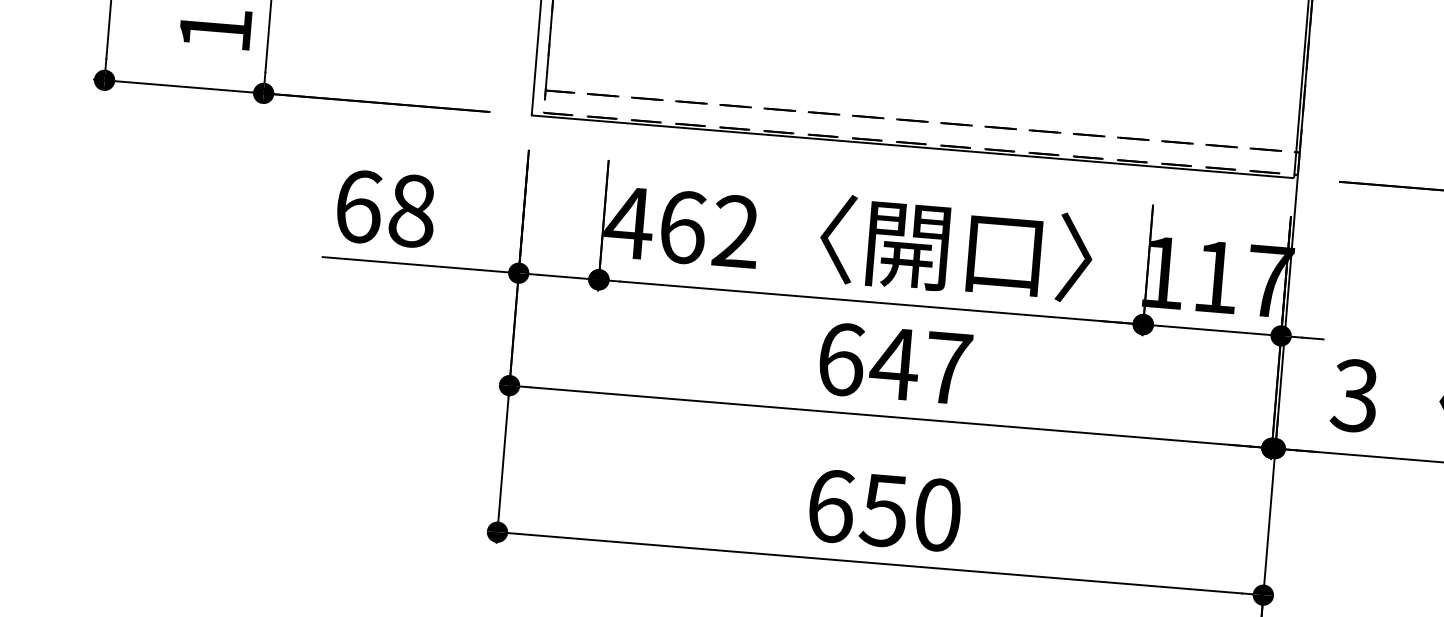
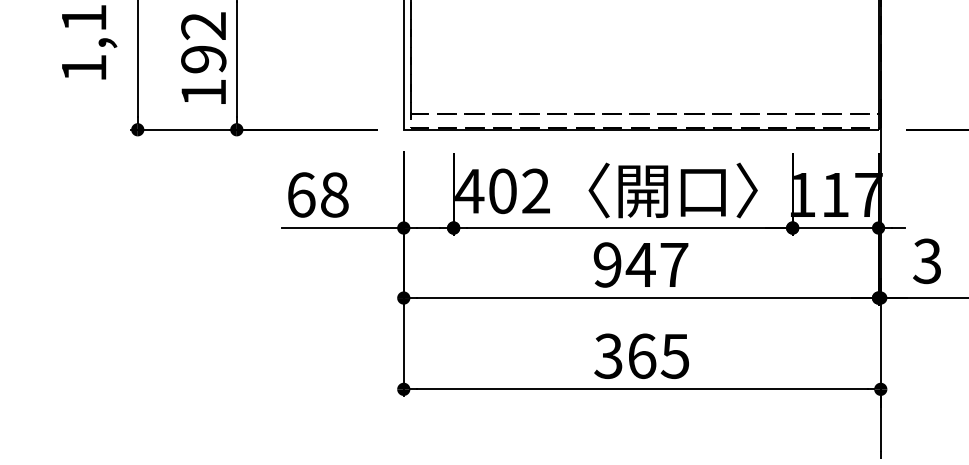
text: (683, 227) -> (503, 191), 462 -> 402
text: (841, 358) -> (607, 264), 647 -> 947
text: (883, 510) -> (641, 356), 650 -> 365

